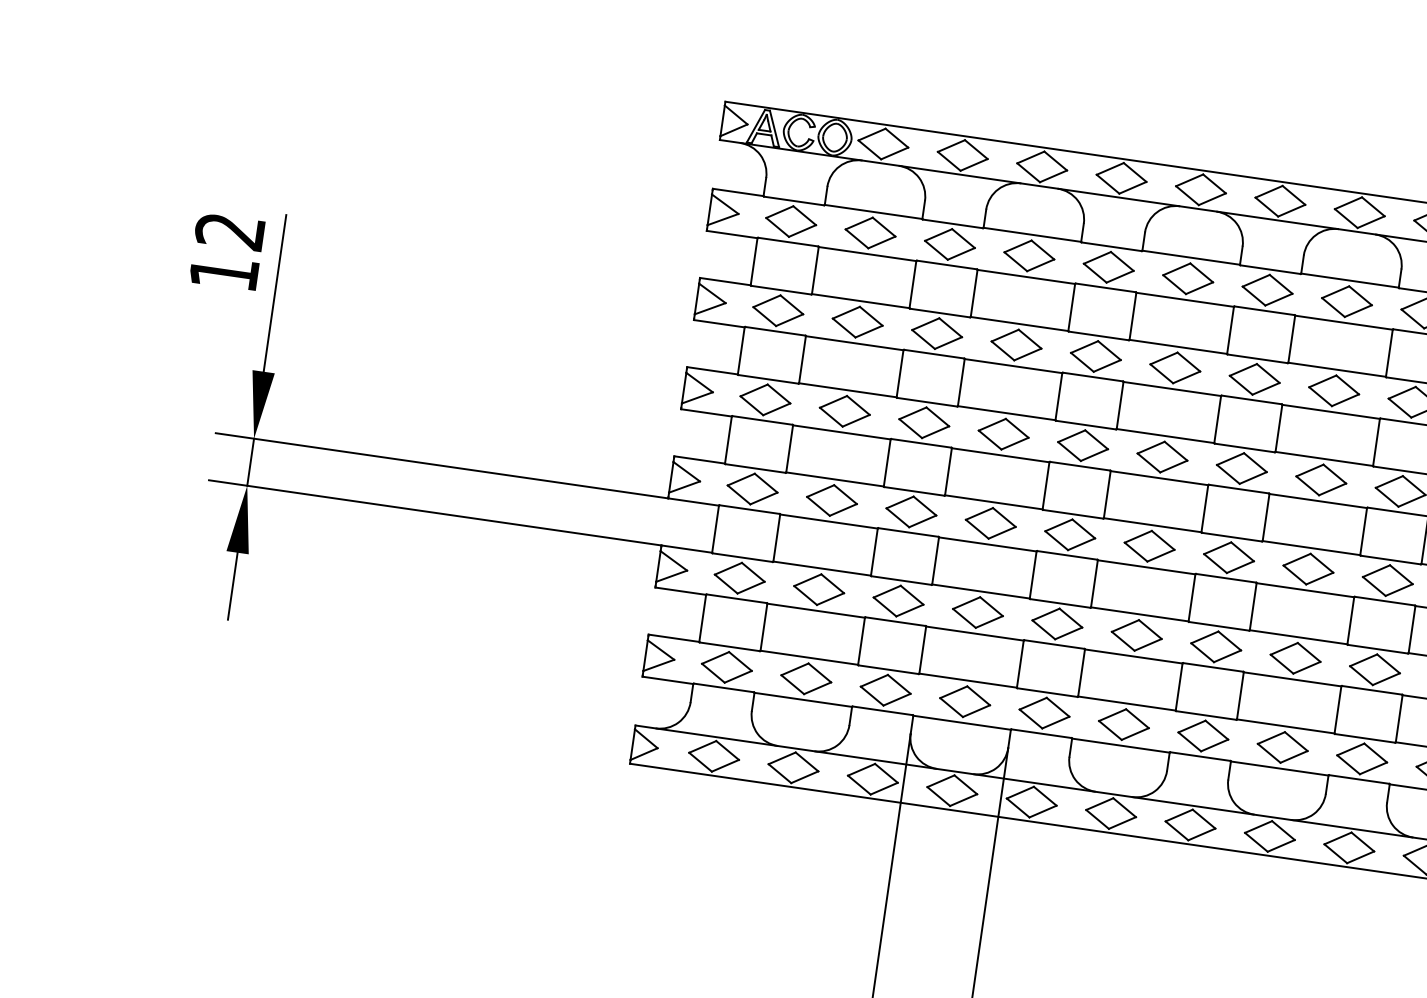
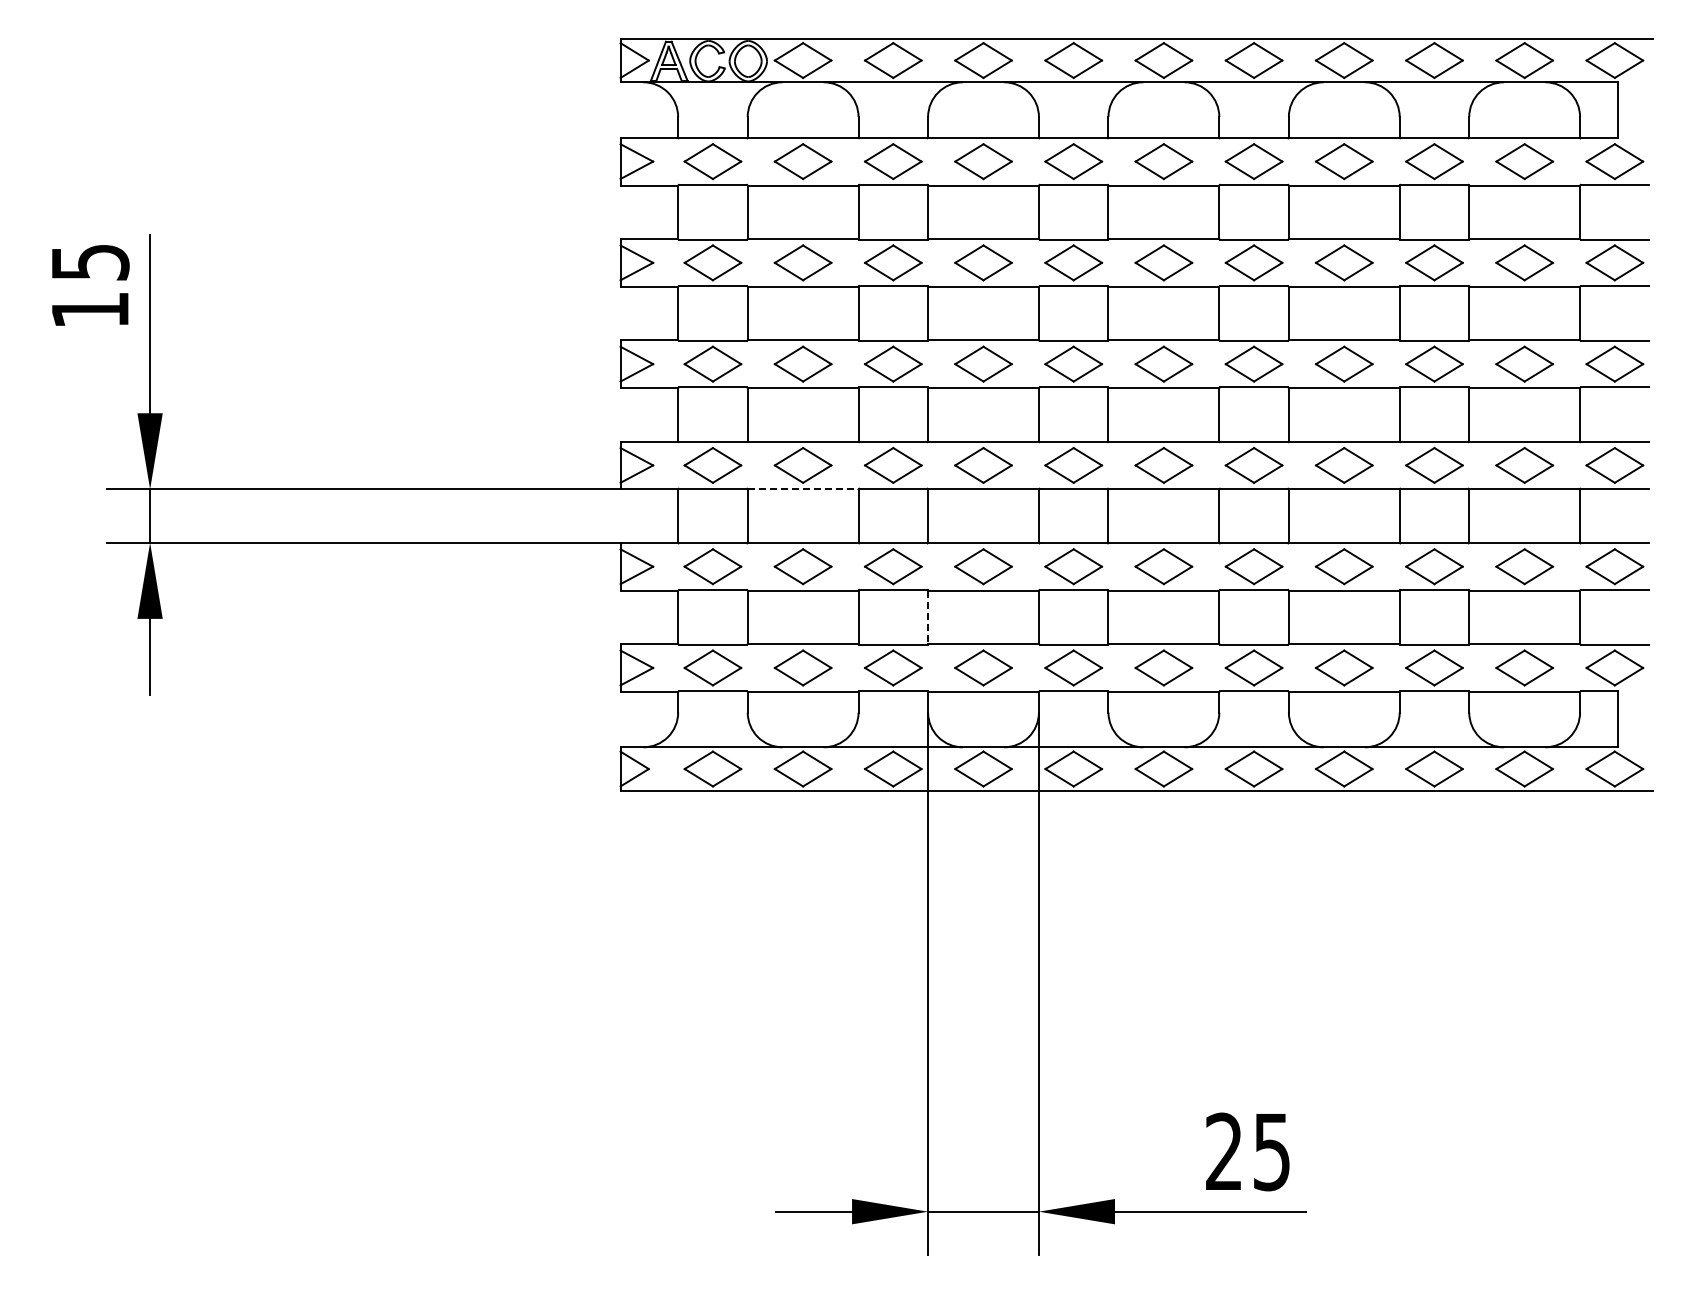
text: (230, 231) -> (90, 262), 12 -> 15
line: (829, 521) -> (803, 489), solid -> dashed
line: (923, 650) -> (928, 617), solid -> dashed

